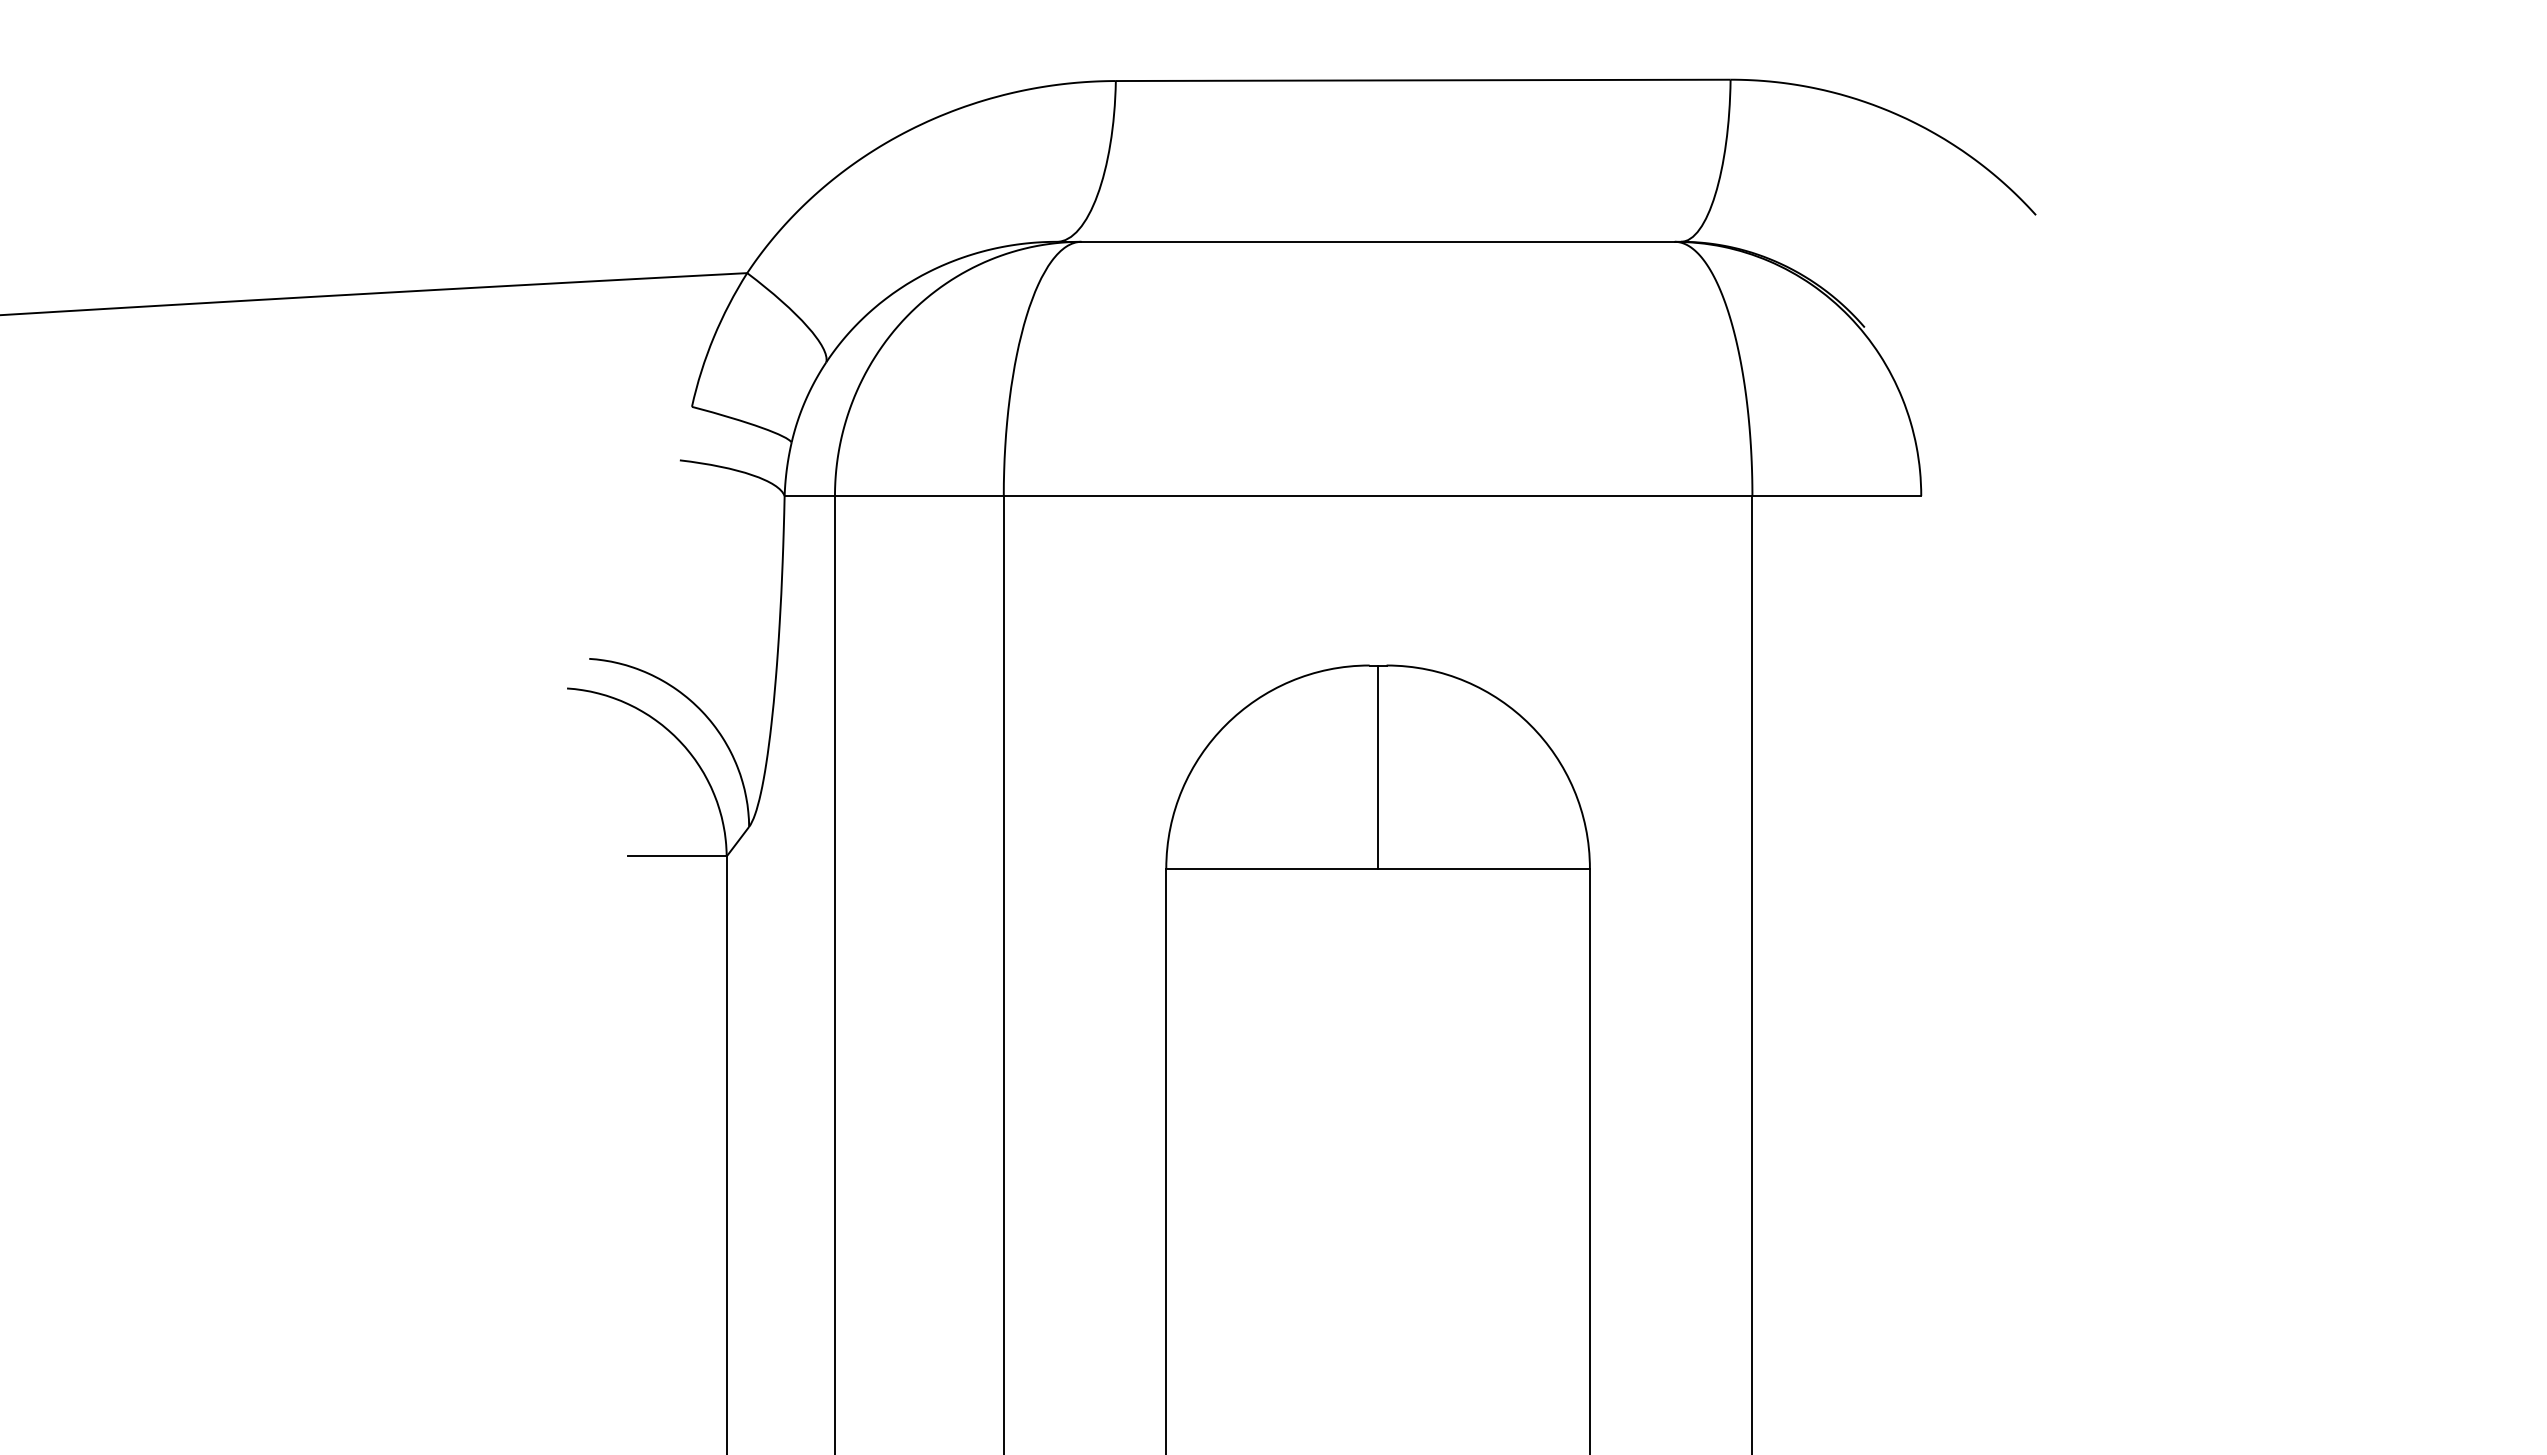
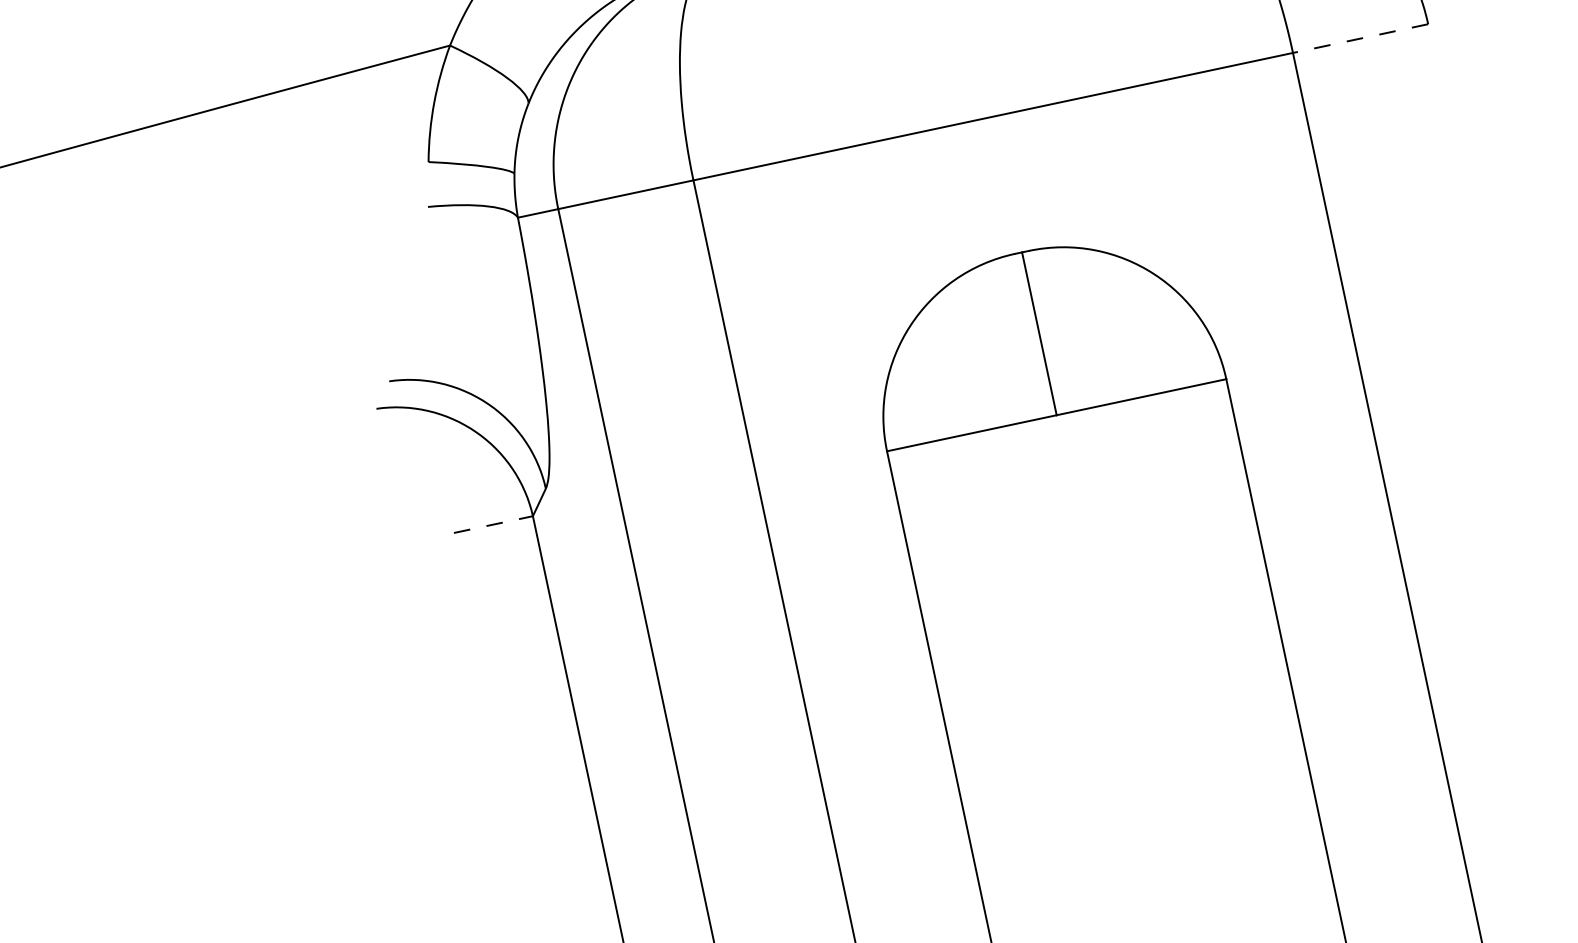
line: (1836, 496) -> (1360, 39), solid -> dashed
line: (677, 856) -> (493, 524), solid -> dashed

